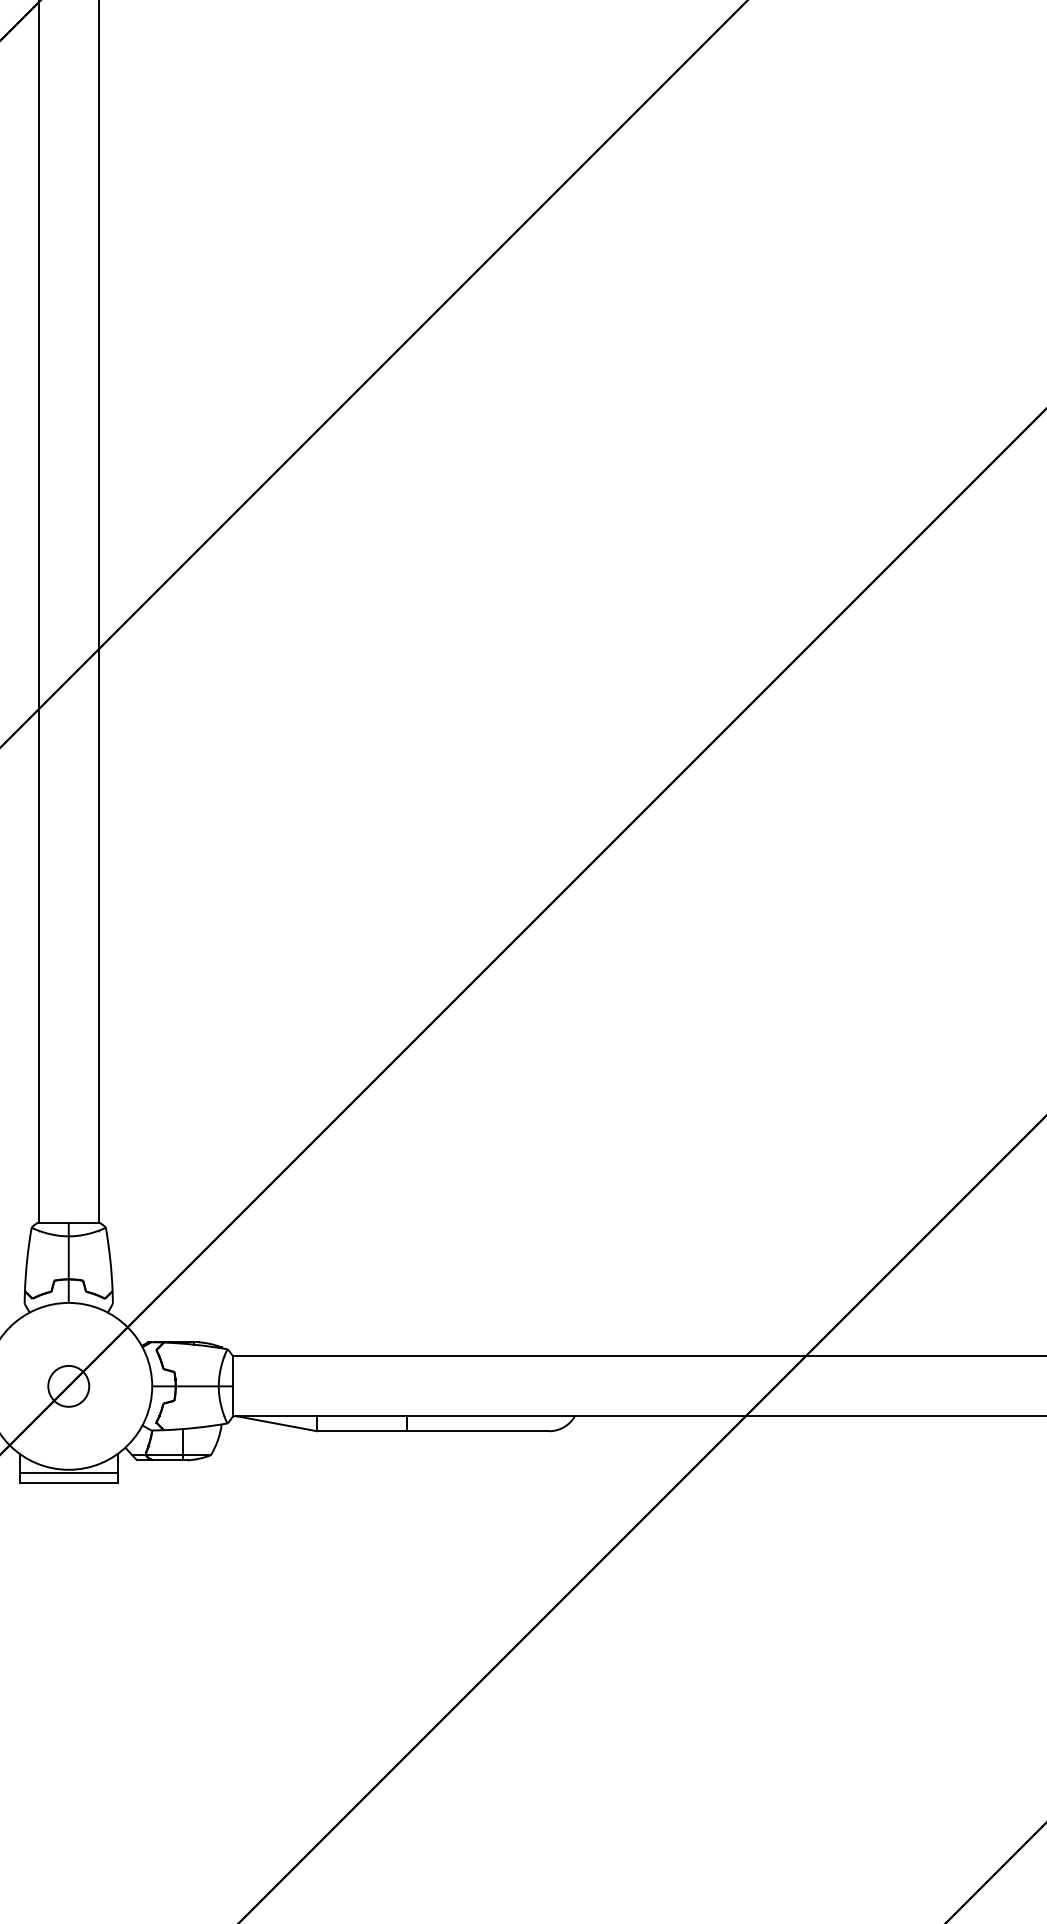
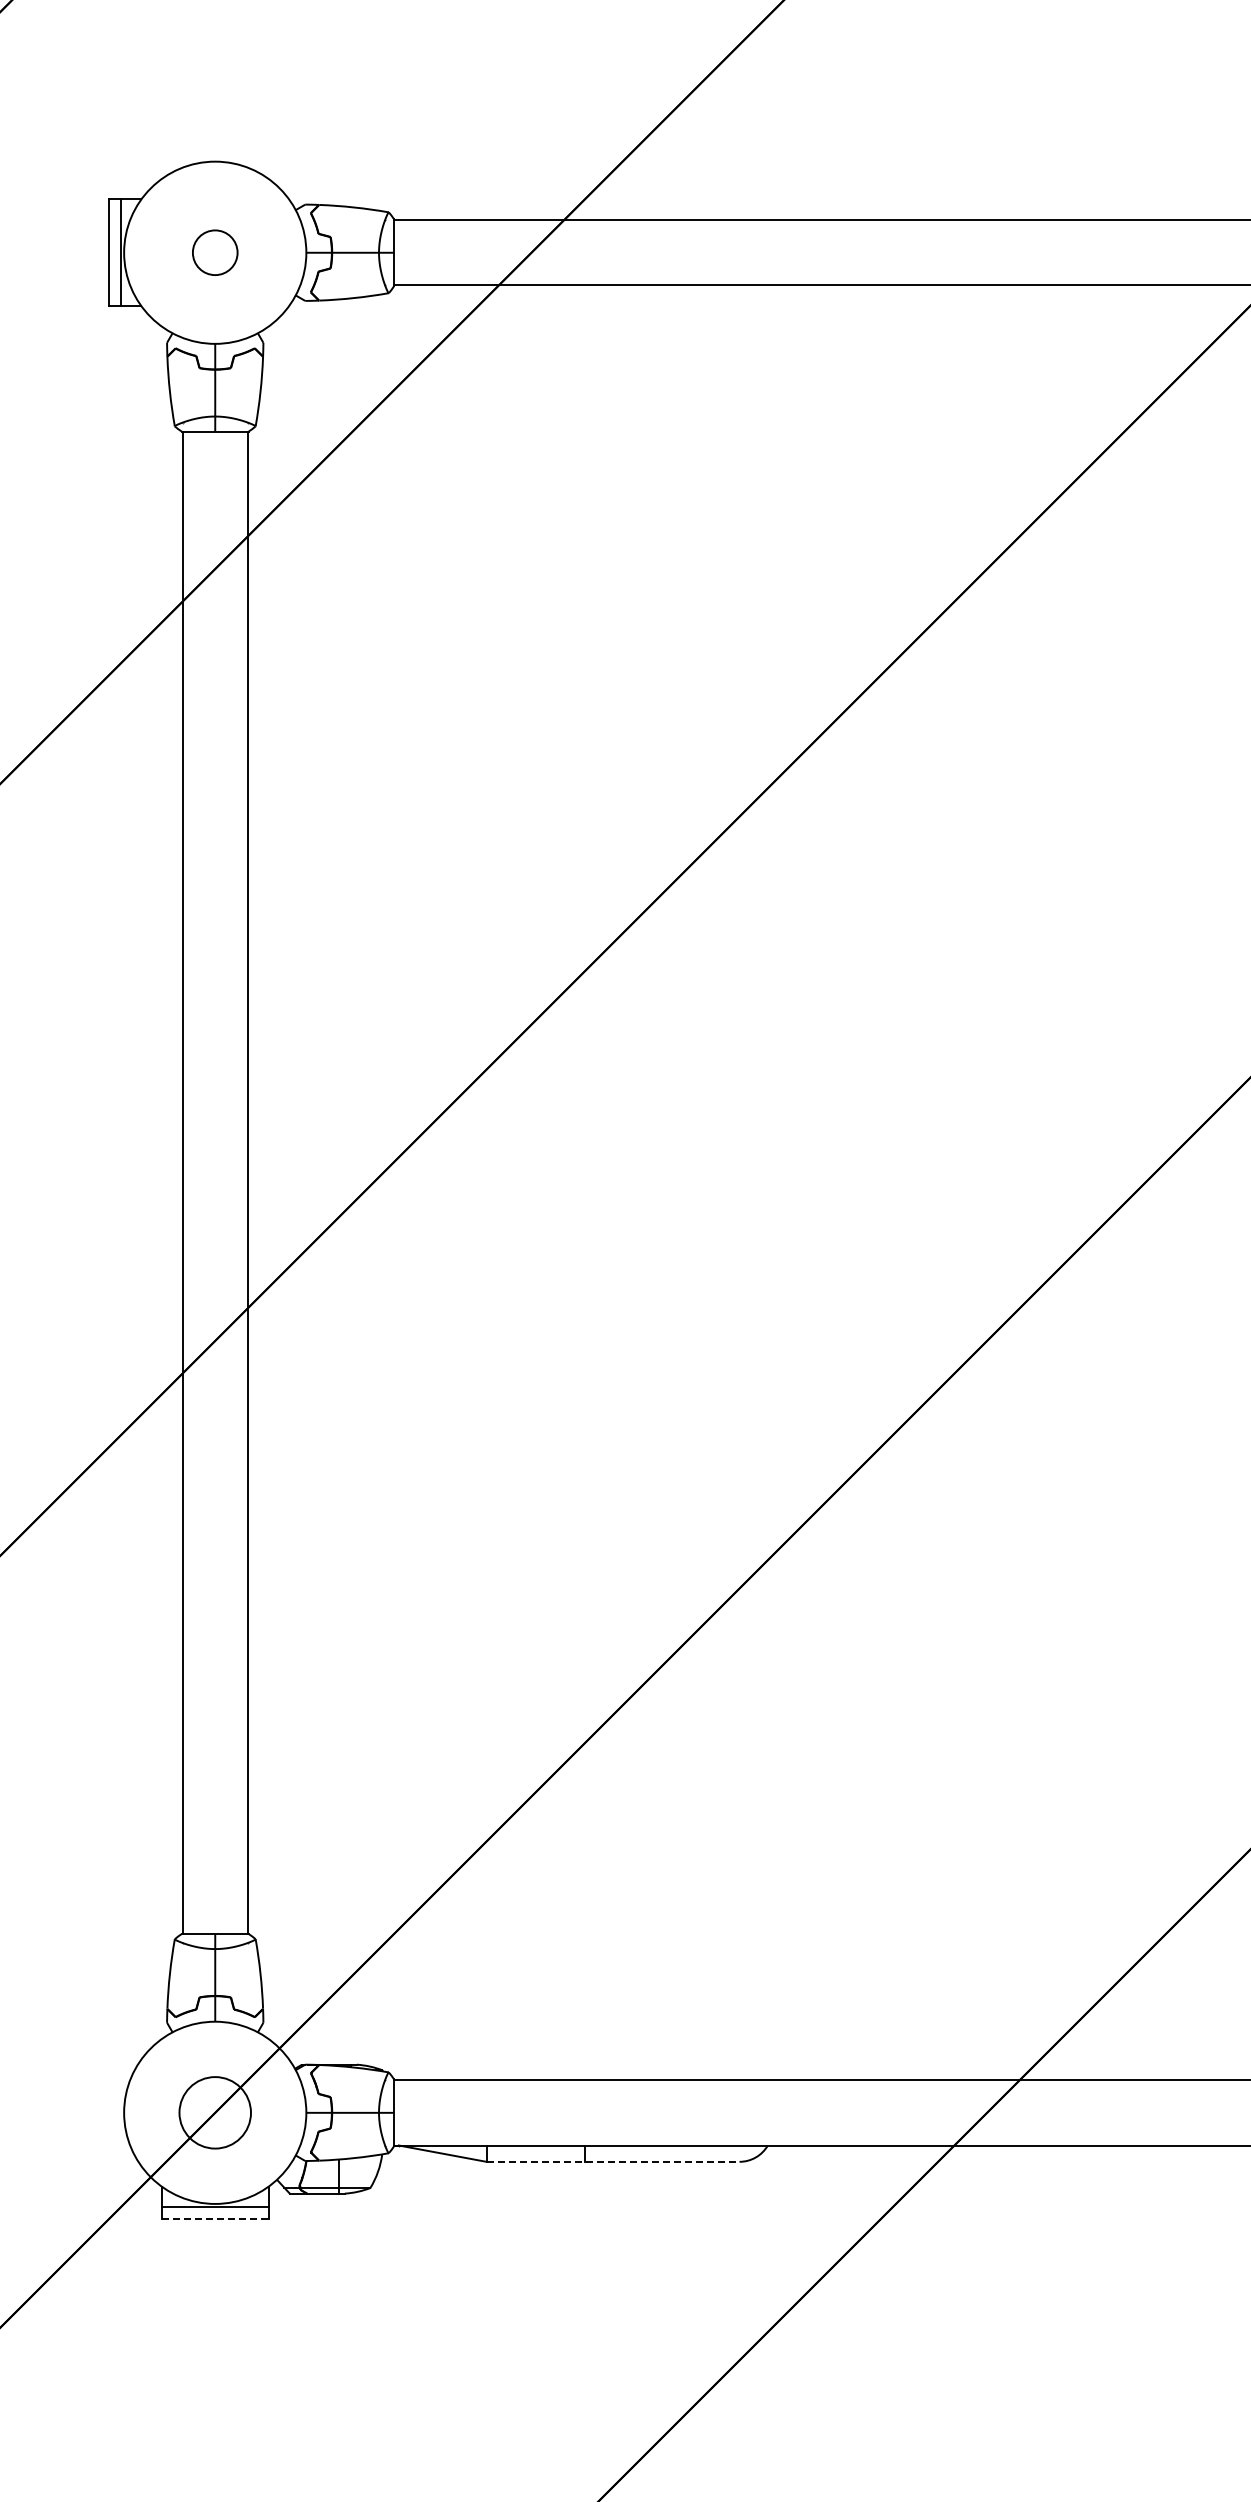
circle: (68, 1386) -> (214, 2112), size x1.6
line: (433, 1430) -> (613, 2161), solid -> dashed
line: (69, 1483) -> (215, 2218), solid -> dashed

